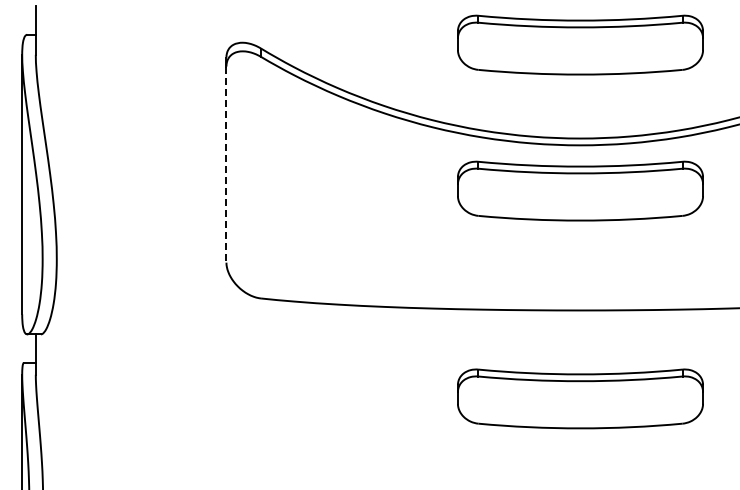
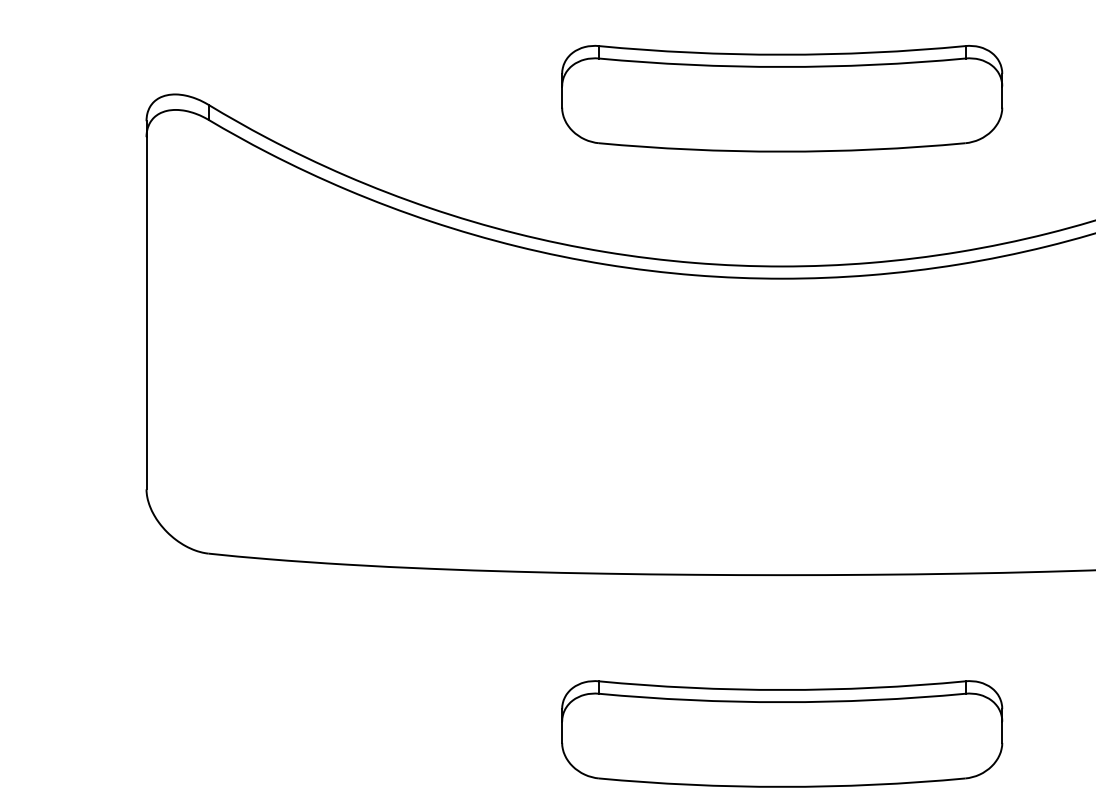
line: (226, 165) -> (146, 314), dashed -> solid
part: (580, 190) -> (782, 359), removed

